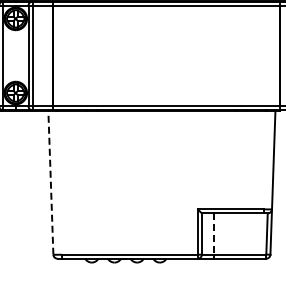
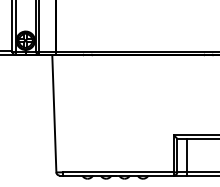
line: (50, 182) -> (54, 113), dashed -> solid
line: (214, 233) -> (187, 155), dashed -> solid

